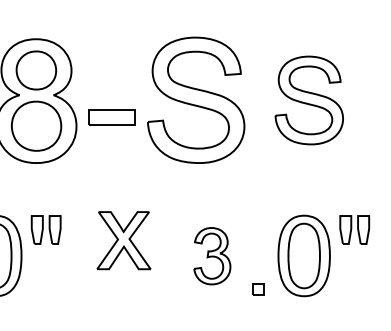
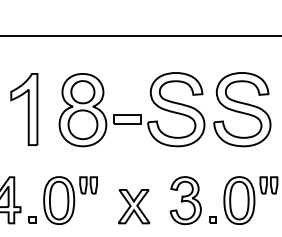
part: (309, 100) -> (242, 109), size x1.43
part: (124, 240) -> (134, 206), moved
part: (211, 255) -> (185, 200), size x1.43

